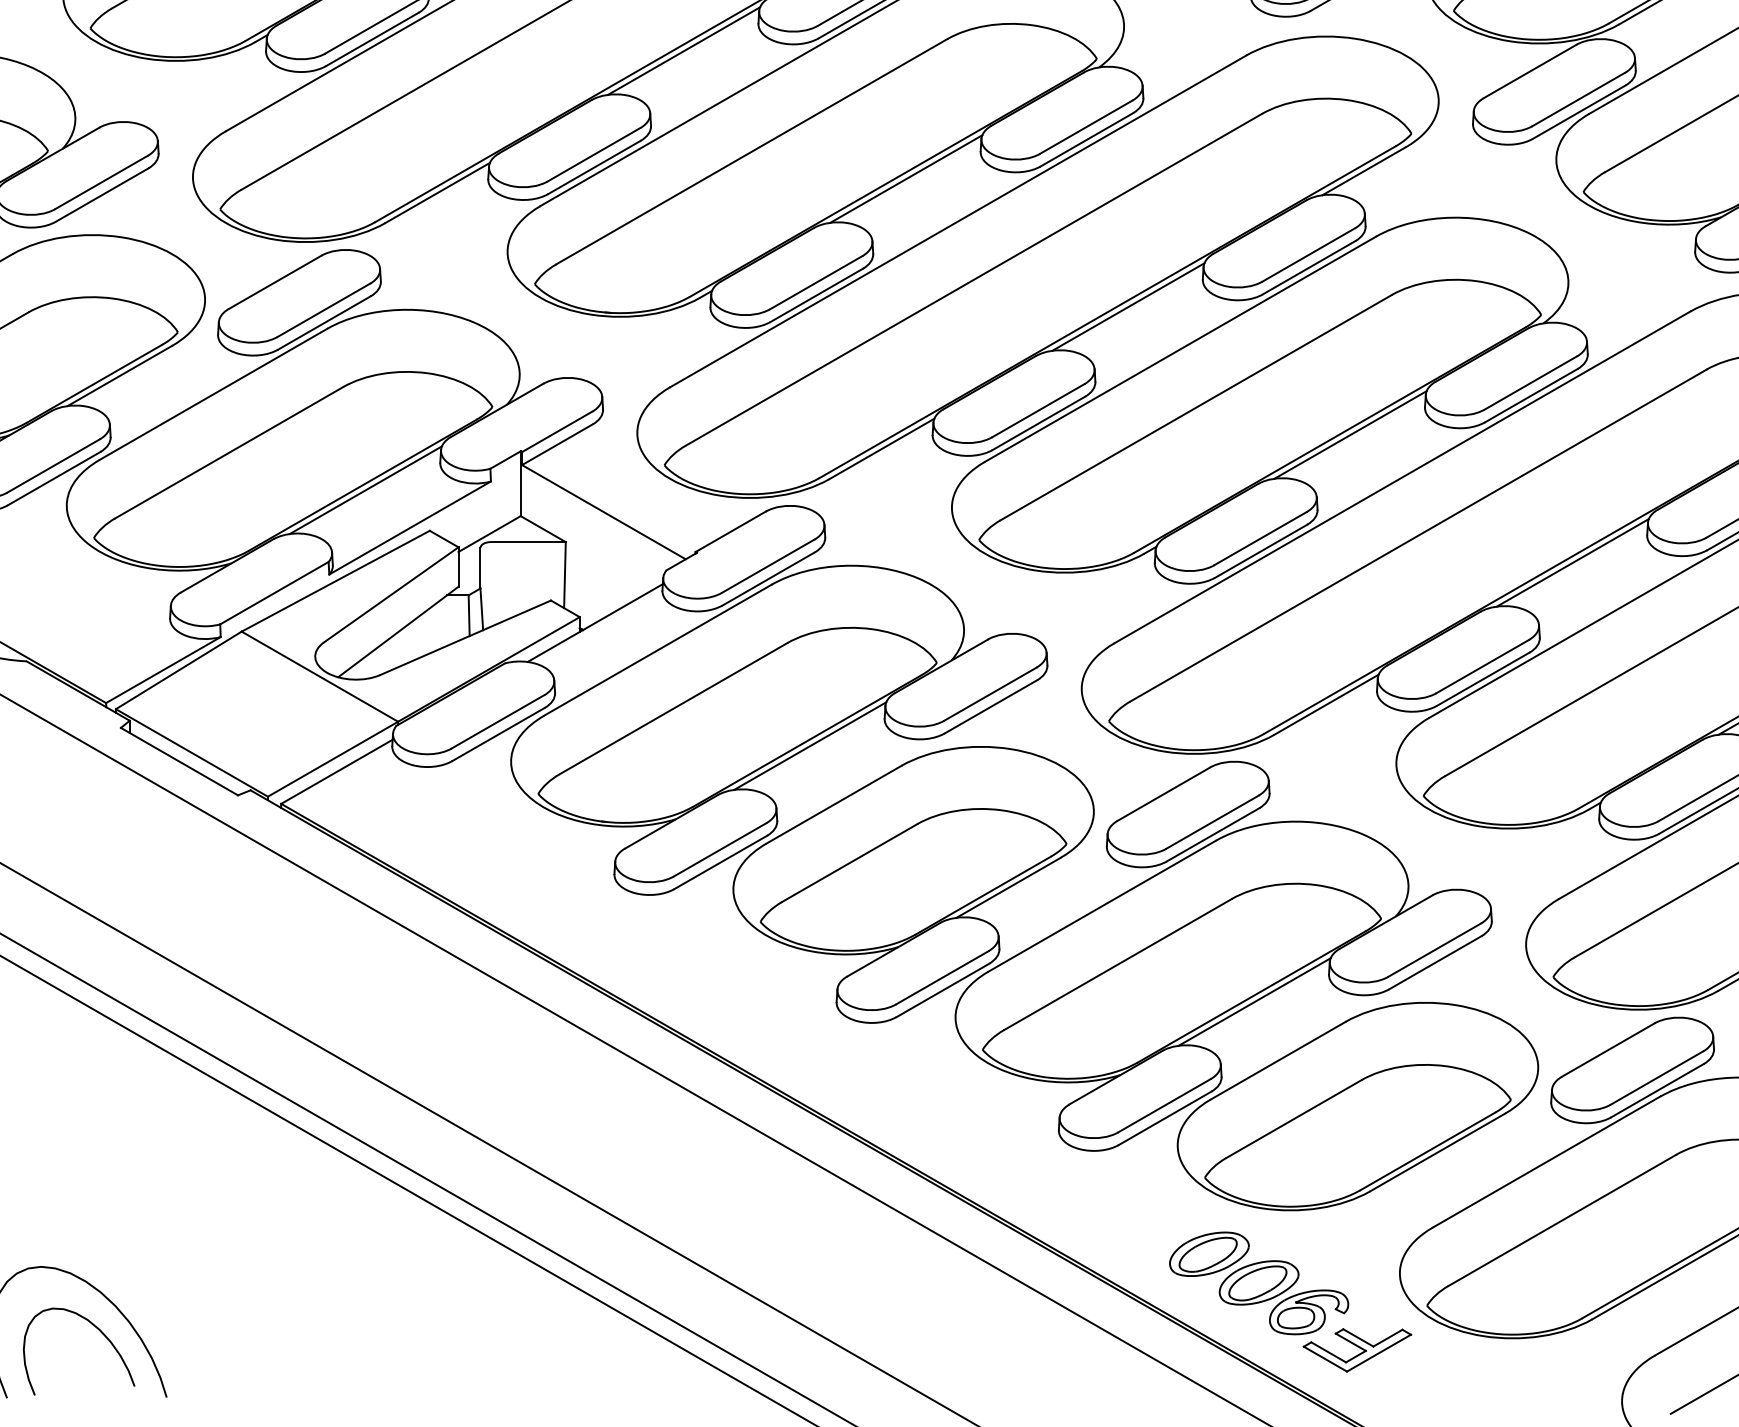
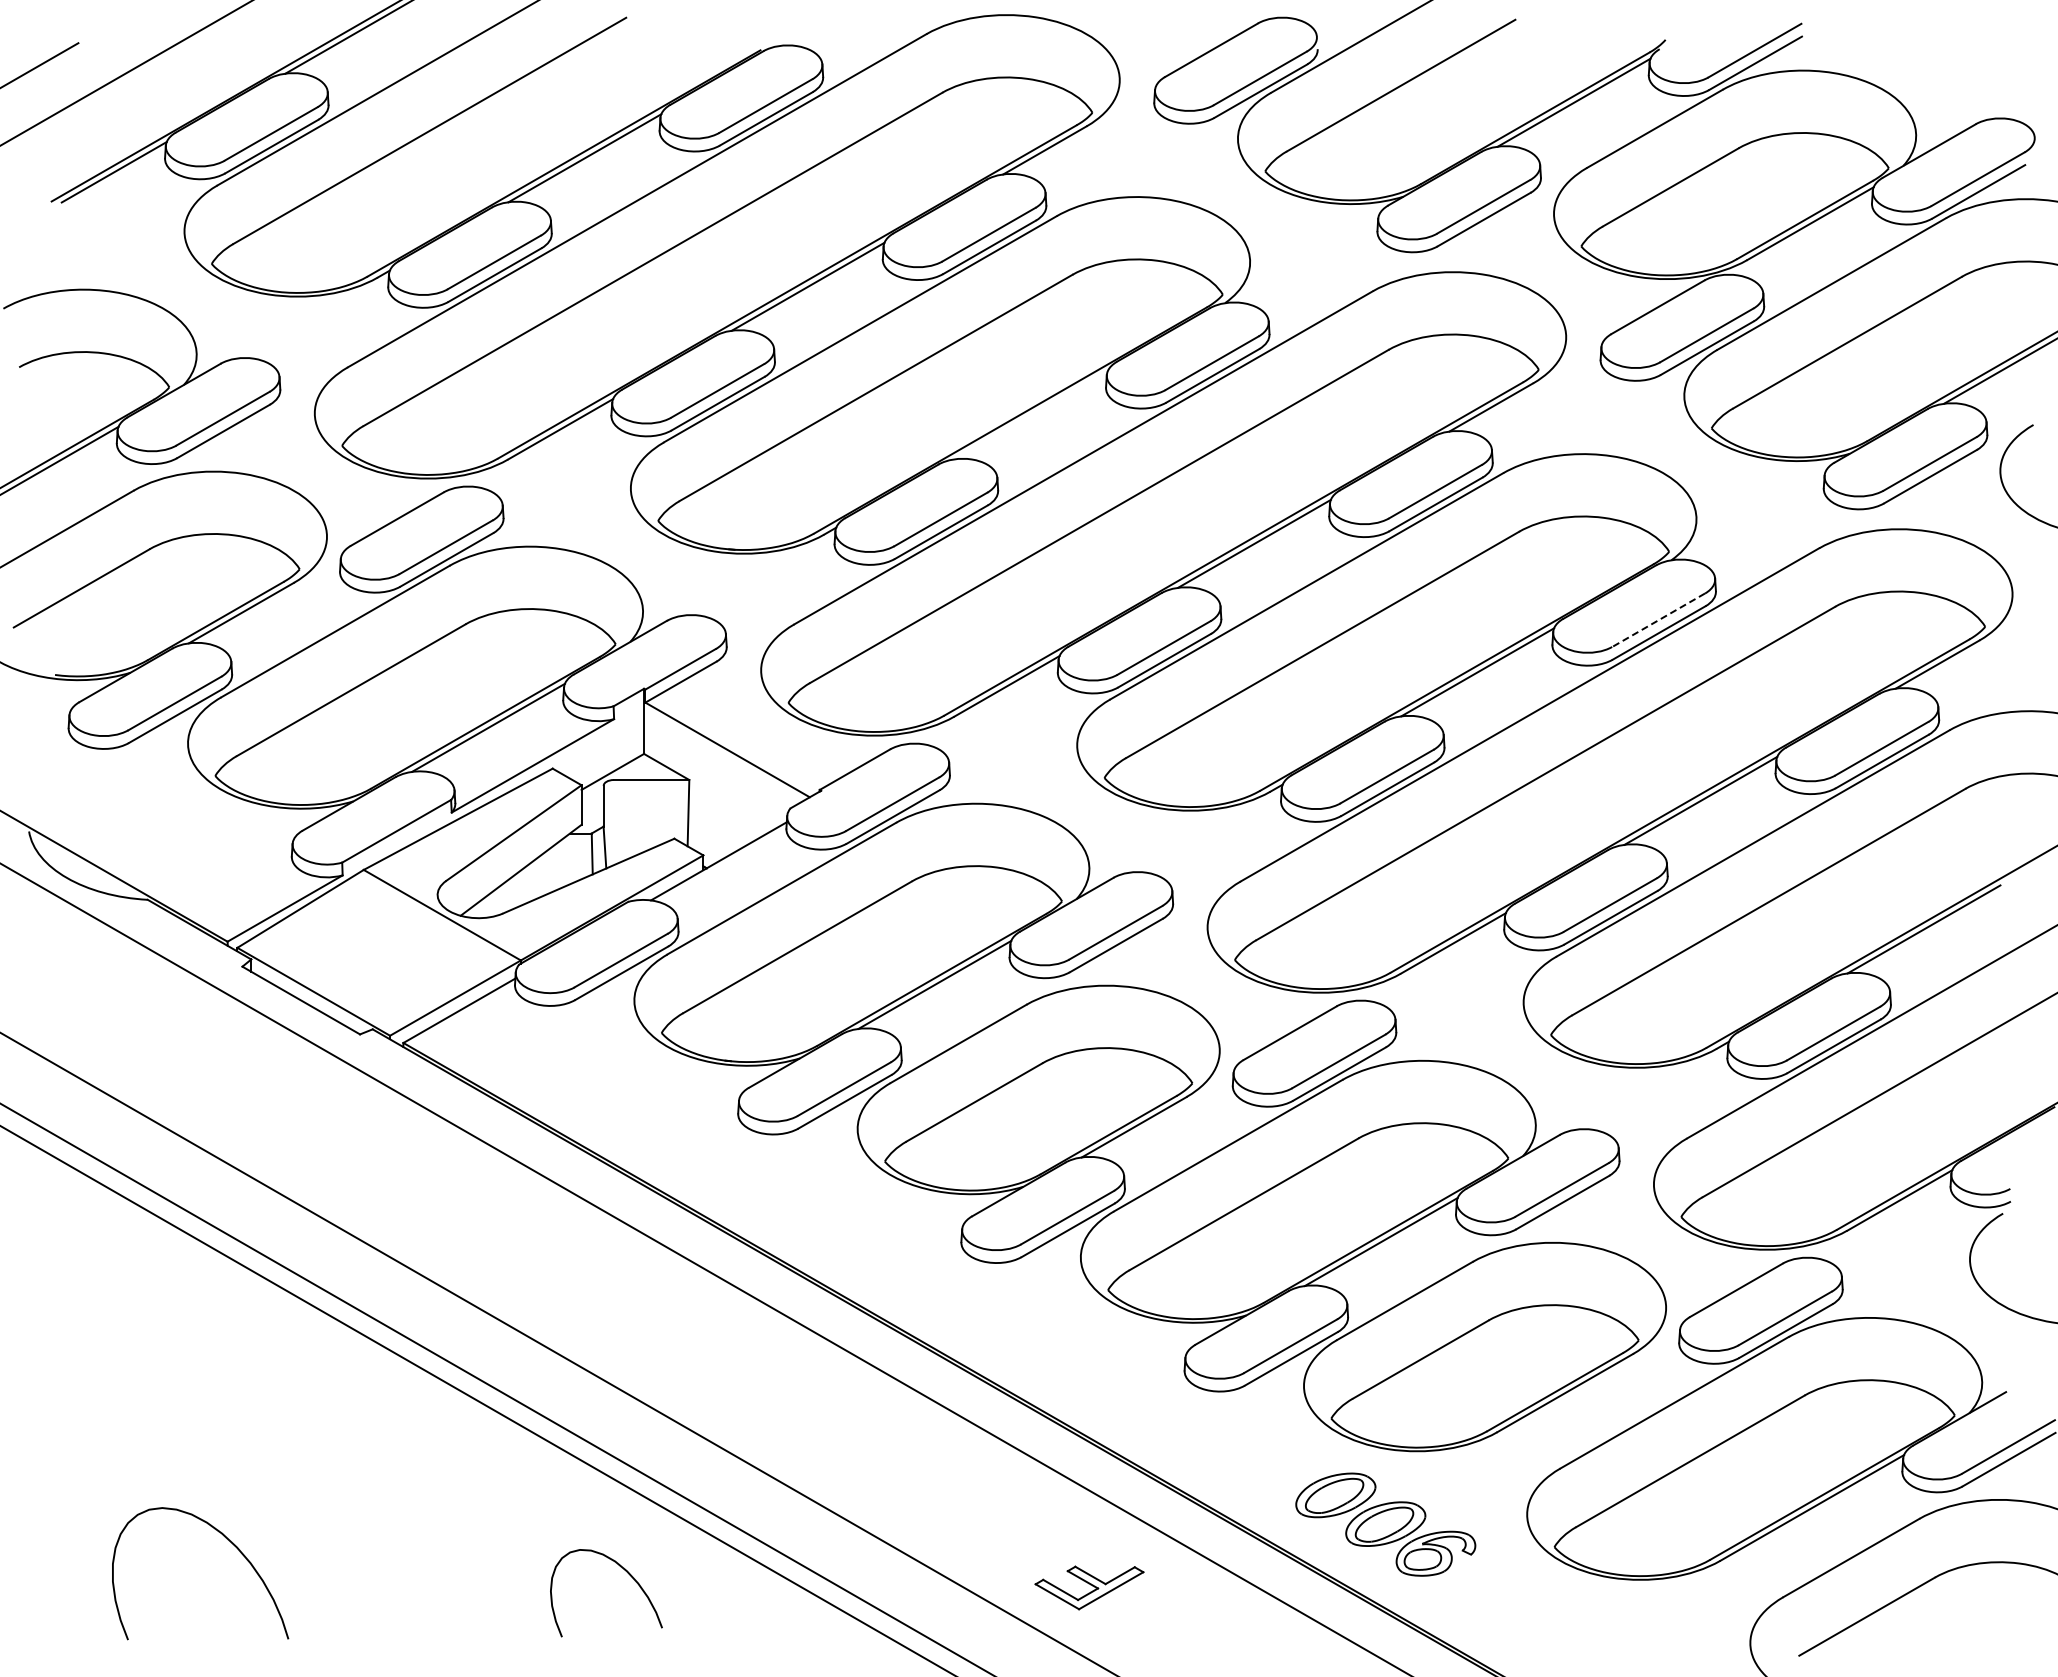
line: (905, 179) -> (1030, 415), removed
line: (1530, 383) -> (1658, 620), solid -> dashed
curve: (99, 1331) -> (626, 1572), moved
part: (1357, 1349) -> (1089, 1587), moved

